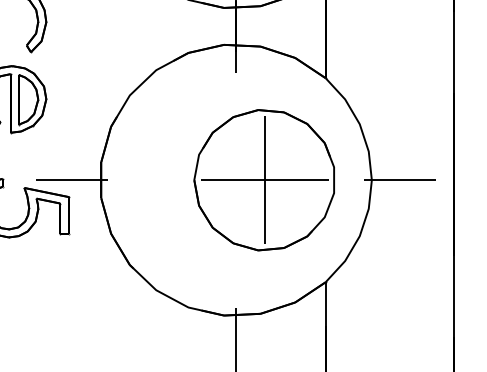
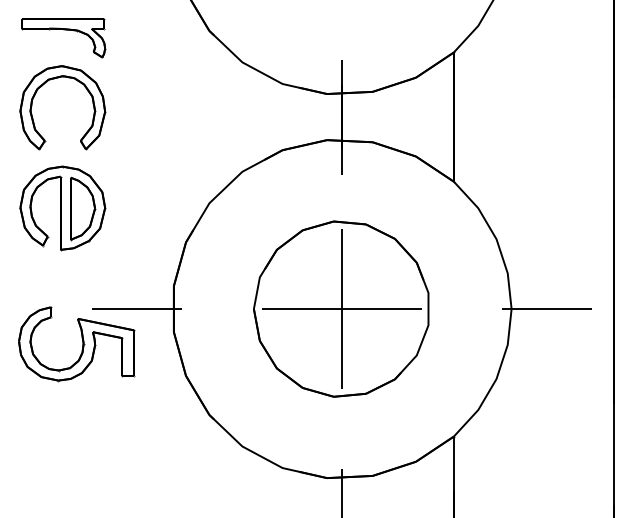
part: (264, 179) -> (341, 308), moved

